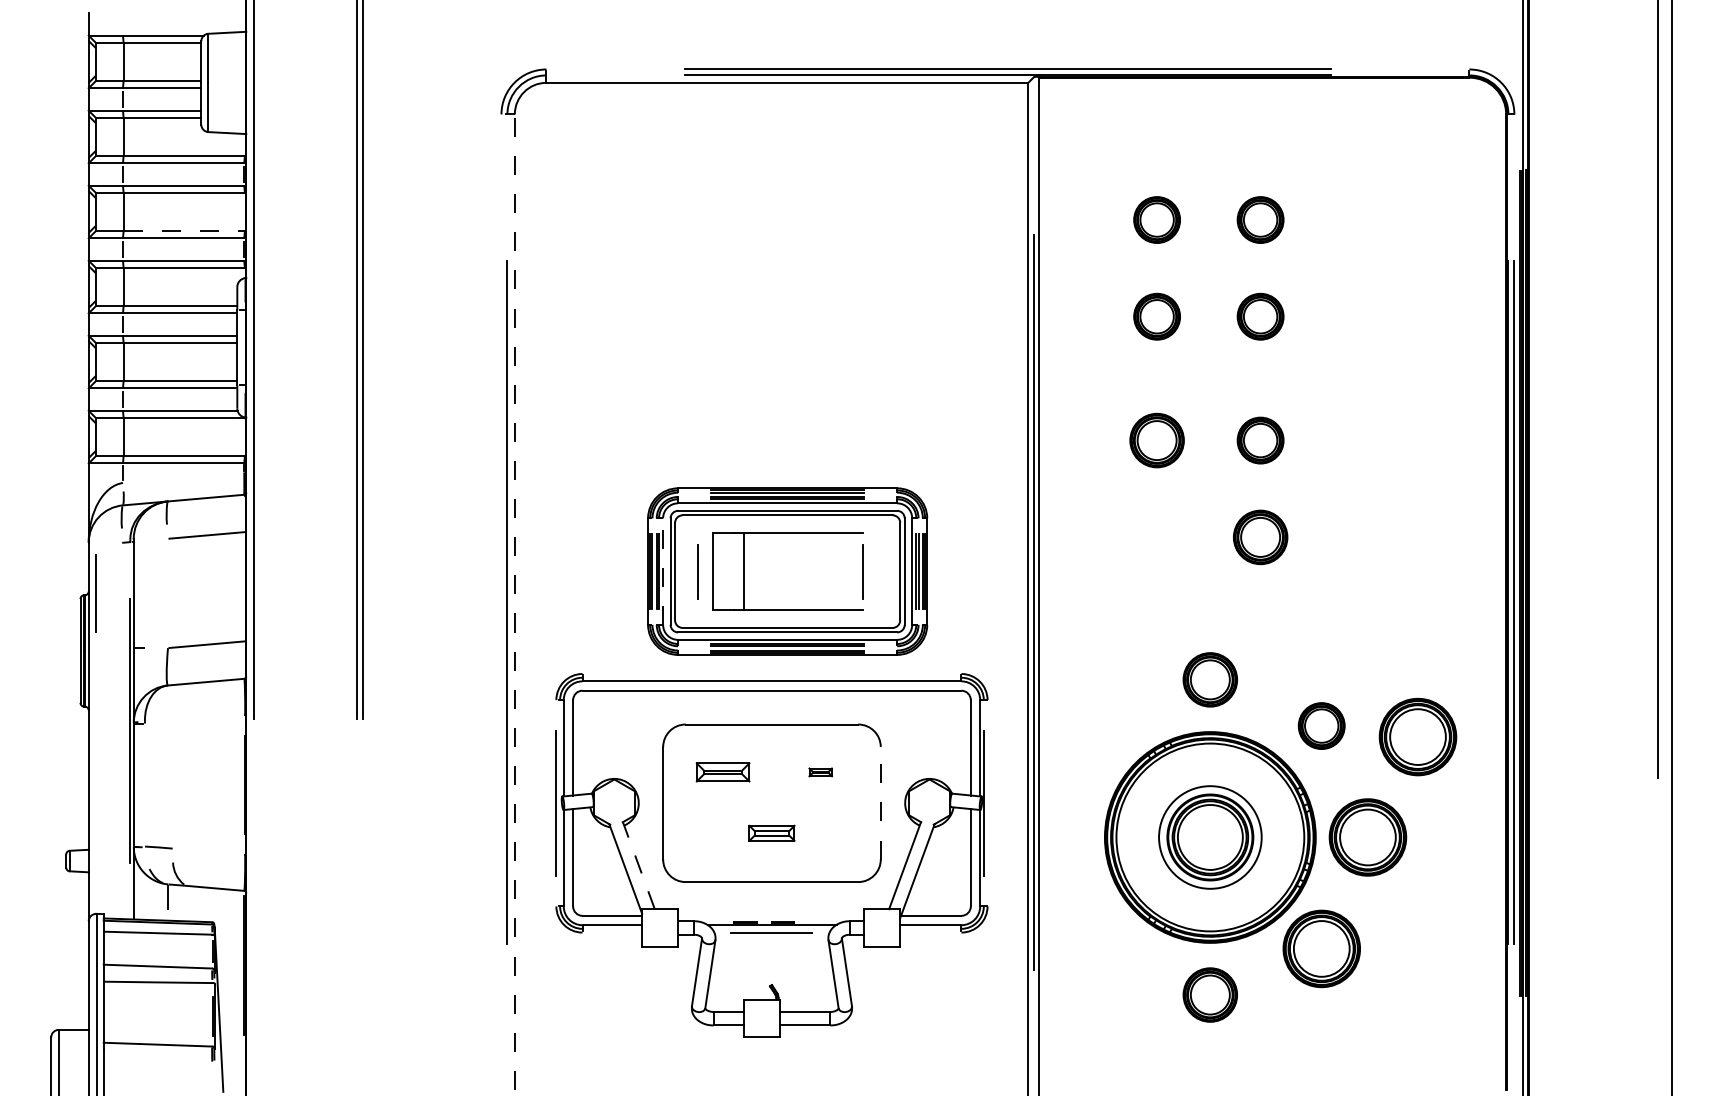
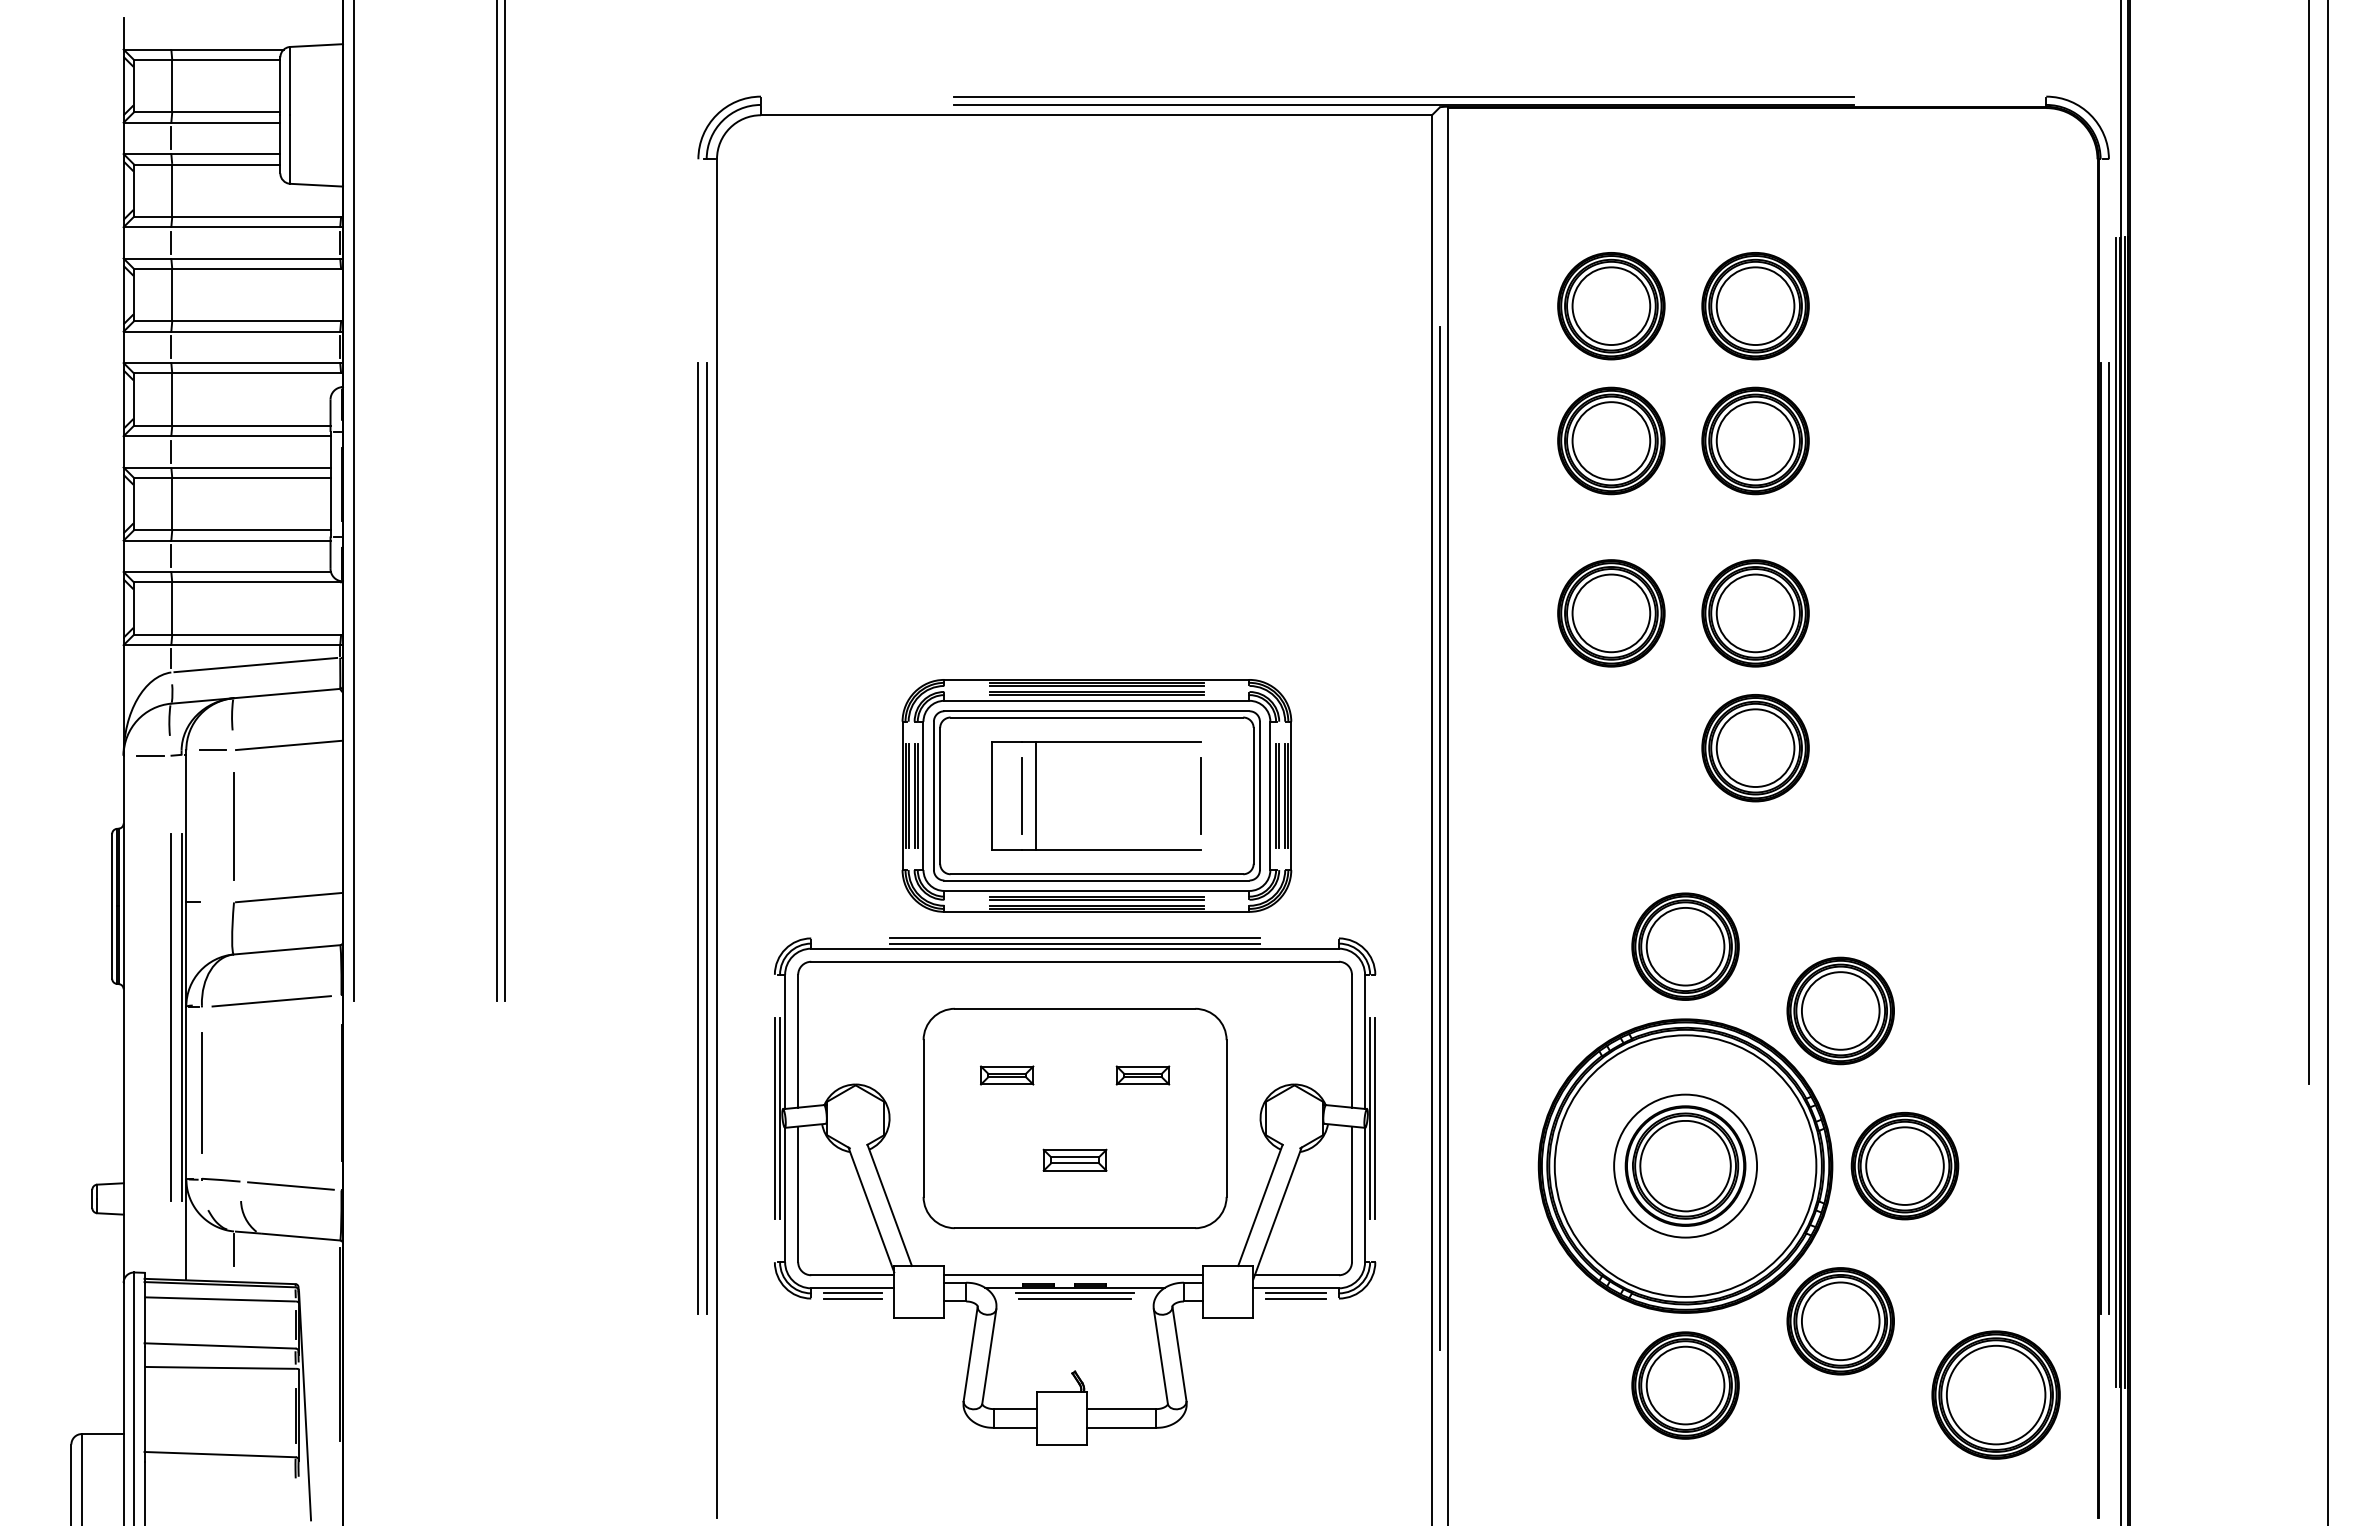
part: (1157, 220) -> (1611, 306), size x1.67
part: (1260, 220) -> (1755, 306), size x1.67
line: (184, 230) -> (257, 321), dashed -> solid
part: (1157, 316) -> (1611, 440), size x1.67
part: (1260, 316) -> (1755, 440), size x1.67
part: (1157, 440) -> (1611, 613), size x1.43
part: (1260, 440) -> (1755, 613), size x1.67
line: (183, 477) -> (255, 664), added
part: (1260, 537) -> (1755, 748), size x1.43
line: (153, 539) -> (213, 750), added
line: (108, 542) -> (150, 755), added
line: (663, 571) -> (923, 795), dashed -> solid
line: (697, 571) -> (1021, 795), moved
line: (95, 593) -> (233, 826), moved
line: (515, 601) -> (717, 837), dashed -> solid
line: (501, 602) -> (698, 838), added
line: (771, 674) -> (1074, 938), added
line: (771, 677) -> (1074, 943), added
part: (1210, 679) -> (1685, 946), size x1.43
line: (194, 719) -> (271, 1001), added
part: (1321, 725) -> (1840, 1010), size x1.67
line: (123, 730) -> (171, 1017), added
part: (1417, 737) -> (1974, 1026), removed
part: (723, 772) -> (1007, 1075), size x0.71
part: (820, 772) -> (1142, 1075), size x1.67
line: (144, 784) -> (201, 1092), added
line: (560, 803) -> (780, 1118), added
line: (880, 803) -> (1226, 1118), dashed -> solid
line: (987, 803) -> (1375, 1118), added
line: (208, 851) -> (290, 1185), added
line: (638, 865) -> (889, 1205), dashed -> solid
line: (770, 916) -> (1073, 1275), added
line: (612, 928) -> (852, 1293), added
line: (771, 928) -> (1074, 1293), added
line: (930, 928) -> (1296, 1293), added
line: (612, 932) -> (852, 1298), added
line: (930, 932) -> (1296, 1298), added
part: (1210, 995) -> (1685, 1385), size x1.43
part: (1432, 1001) -> (1995, 1394), added

